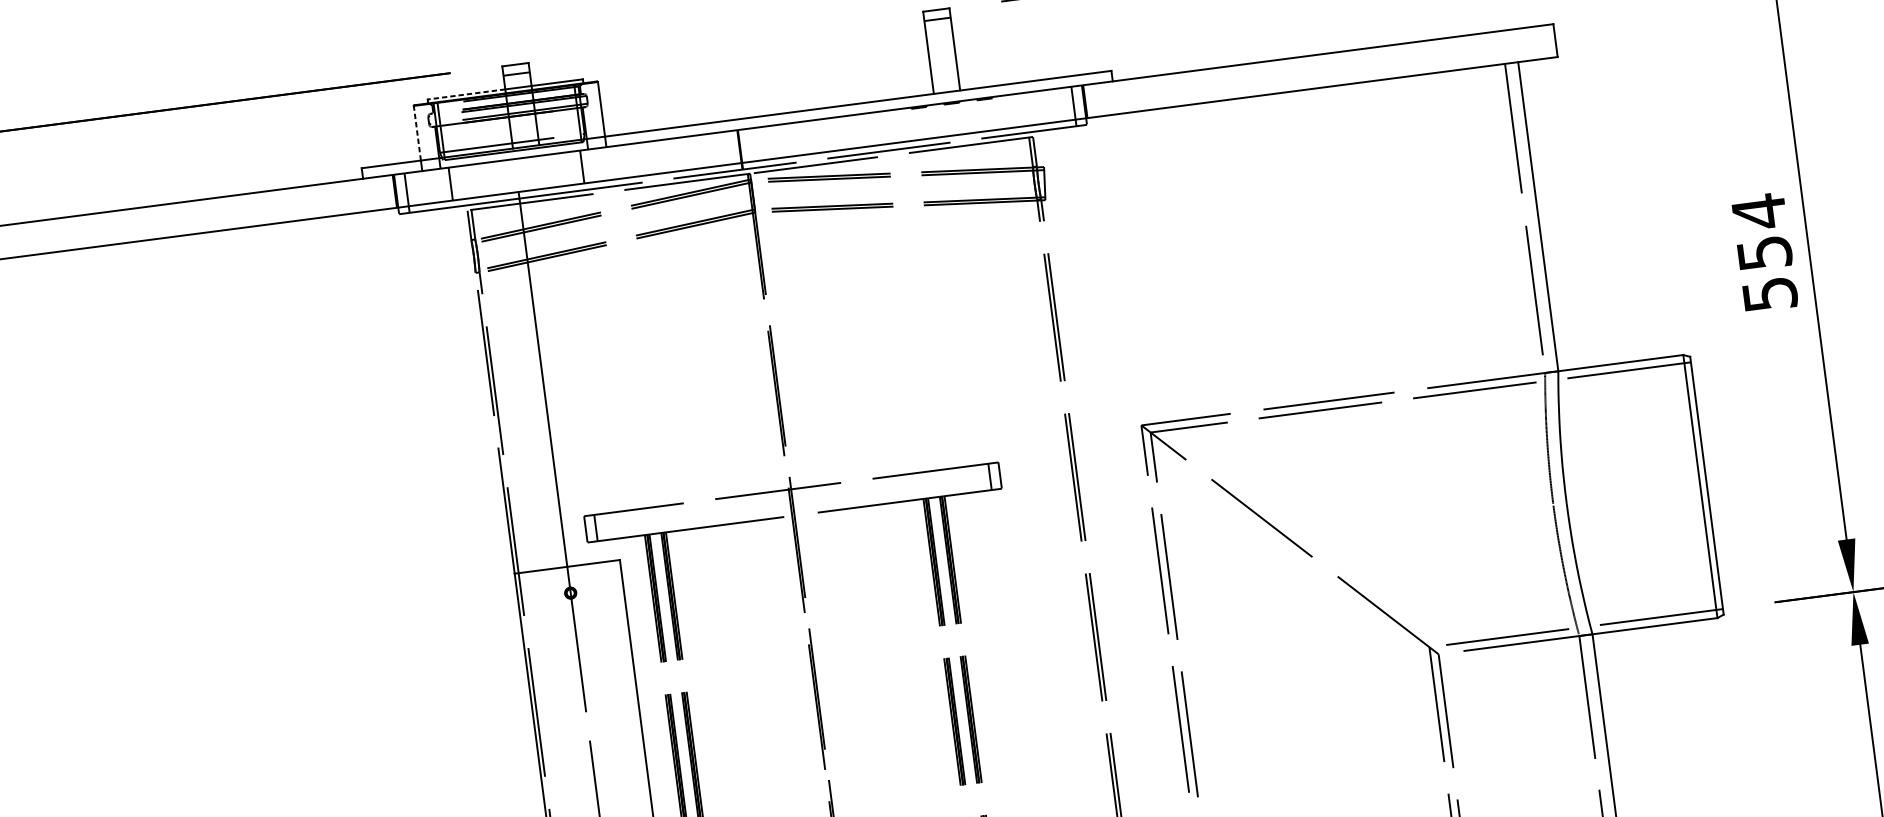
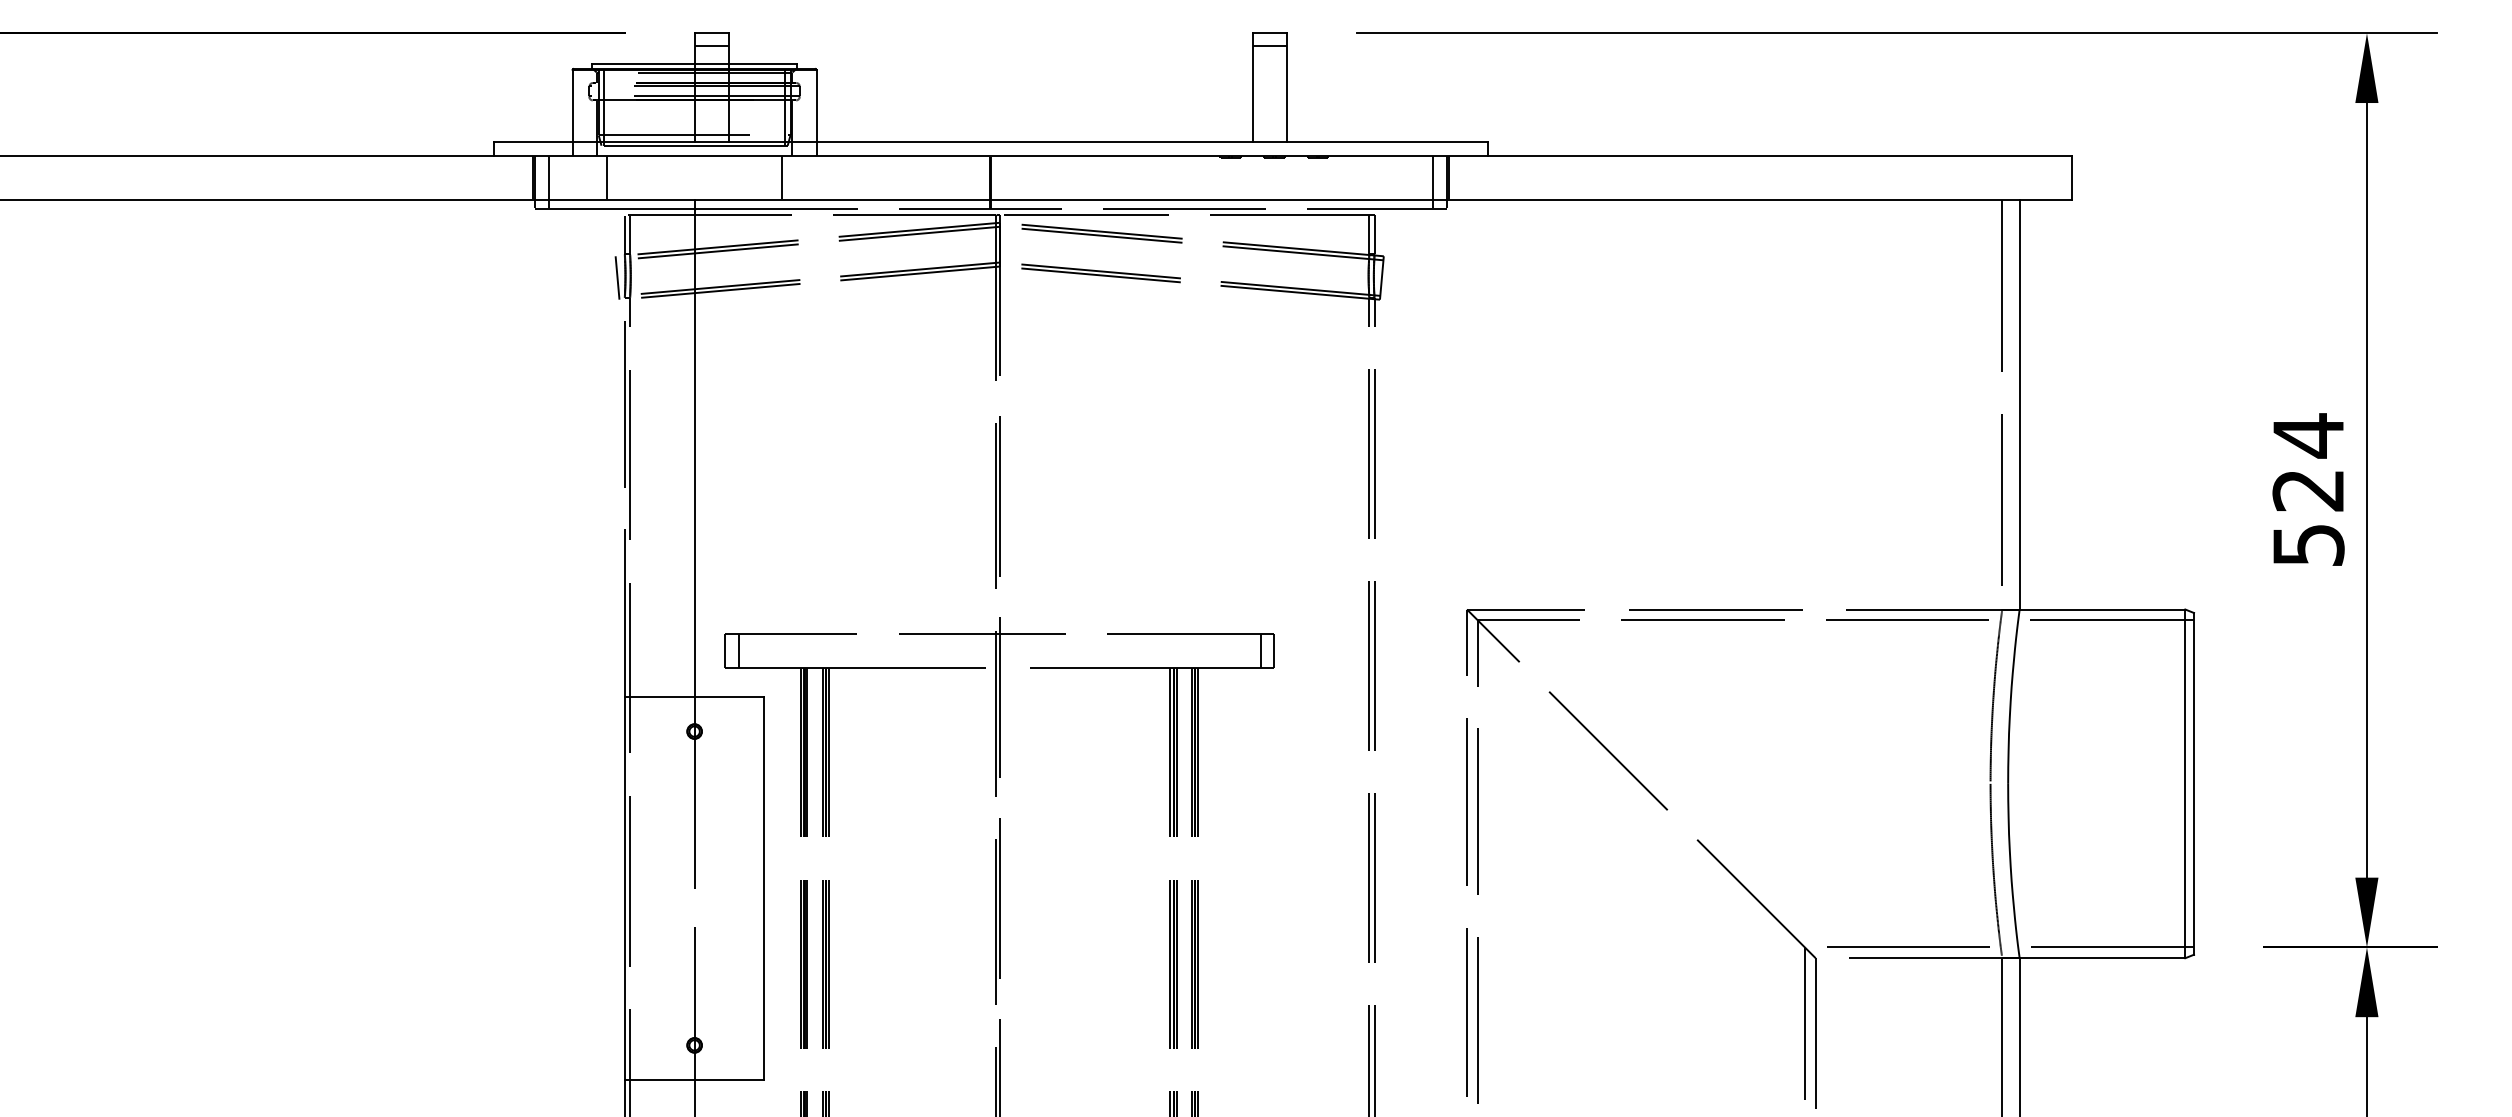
line: (465, 94) -> (642, 63), dashed -> solid
line: (417, 132) -> (572, 105), dashed -> solid
text: (1764, 253) -> (2308, 490), 554 -> 524
line: (468, 258) -> (617, 277), added

